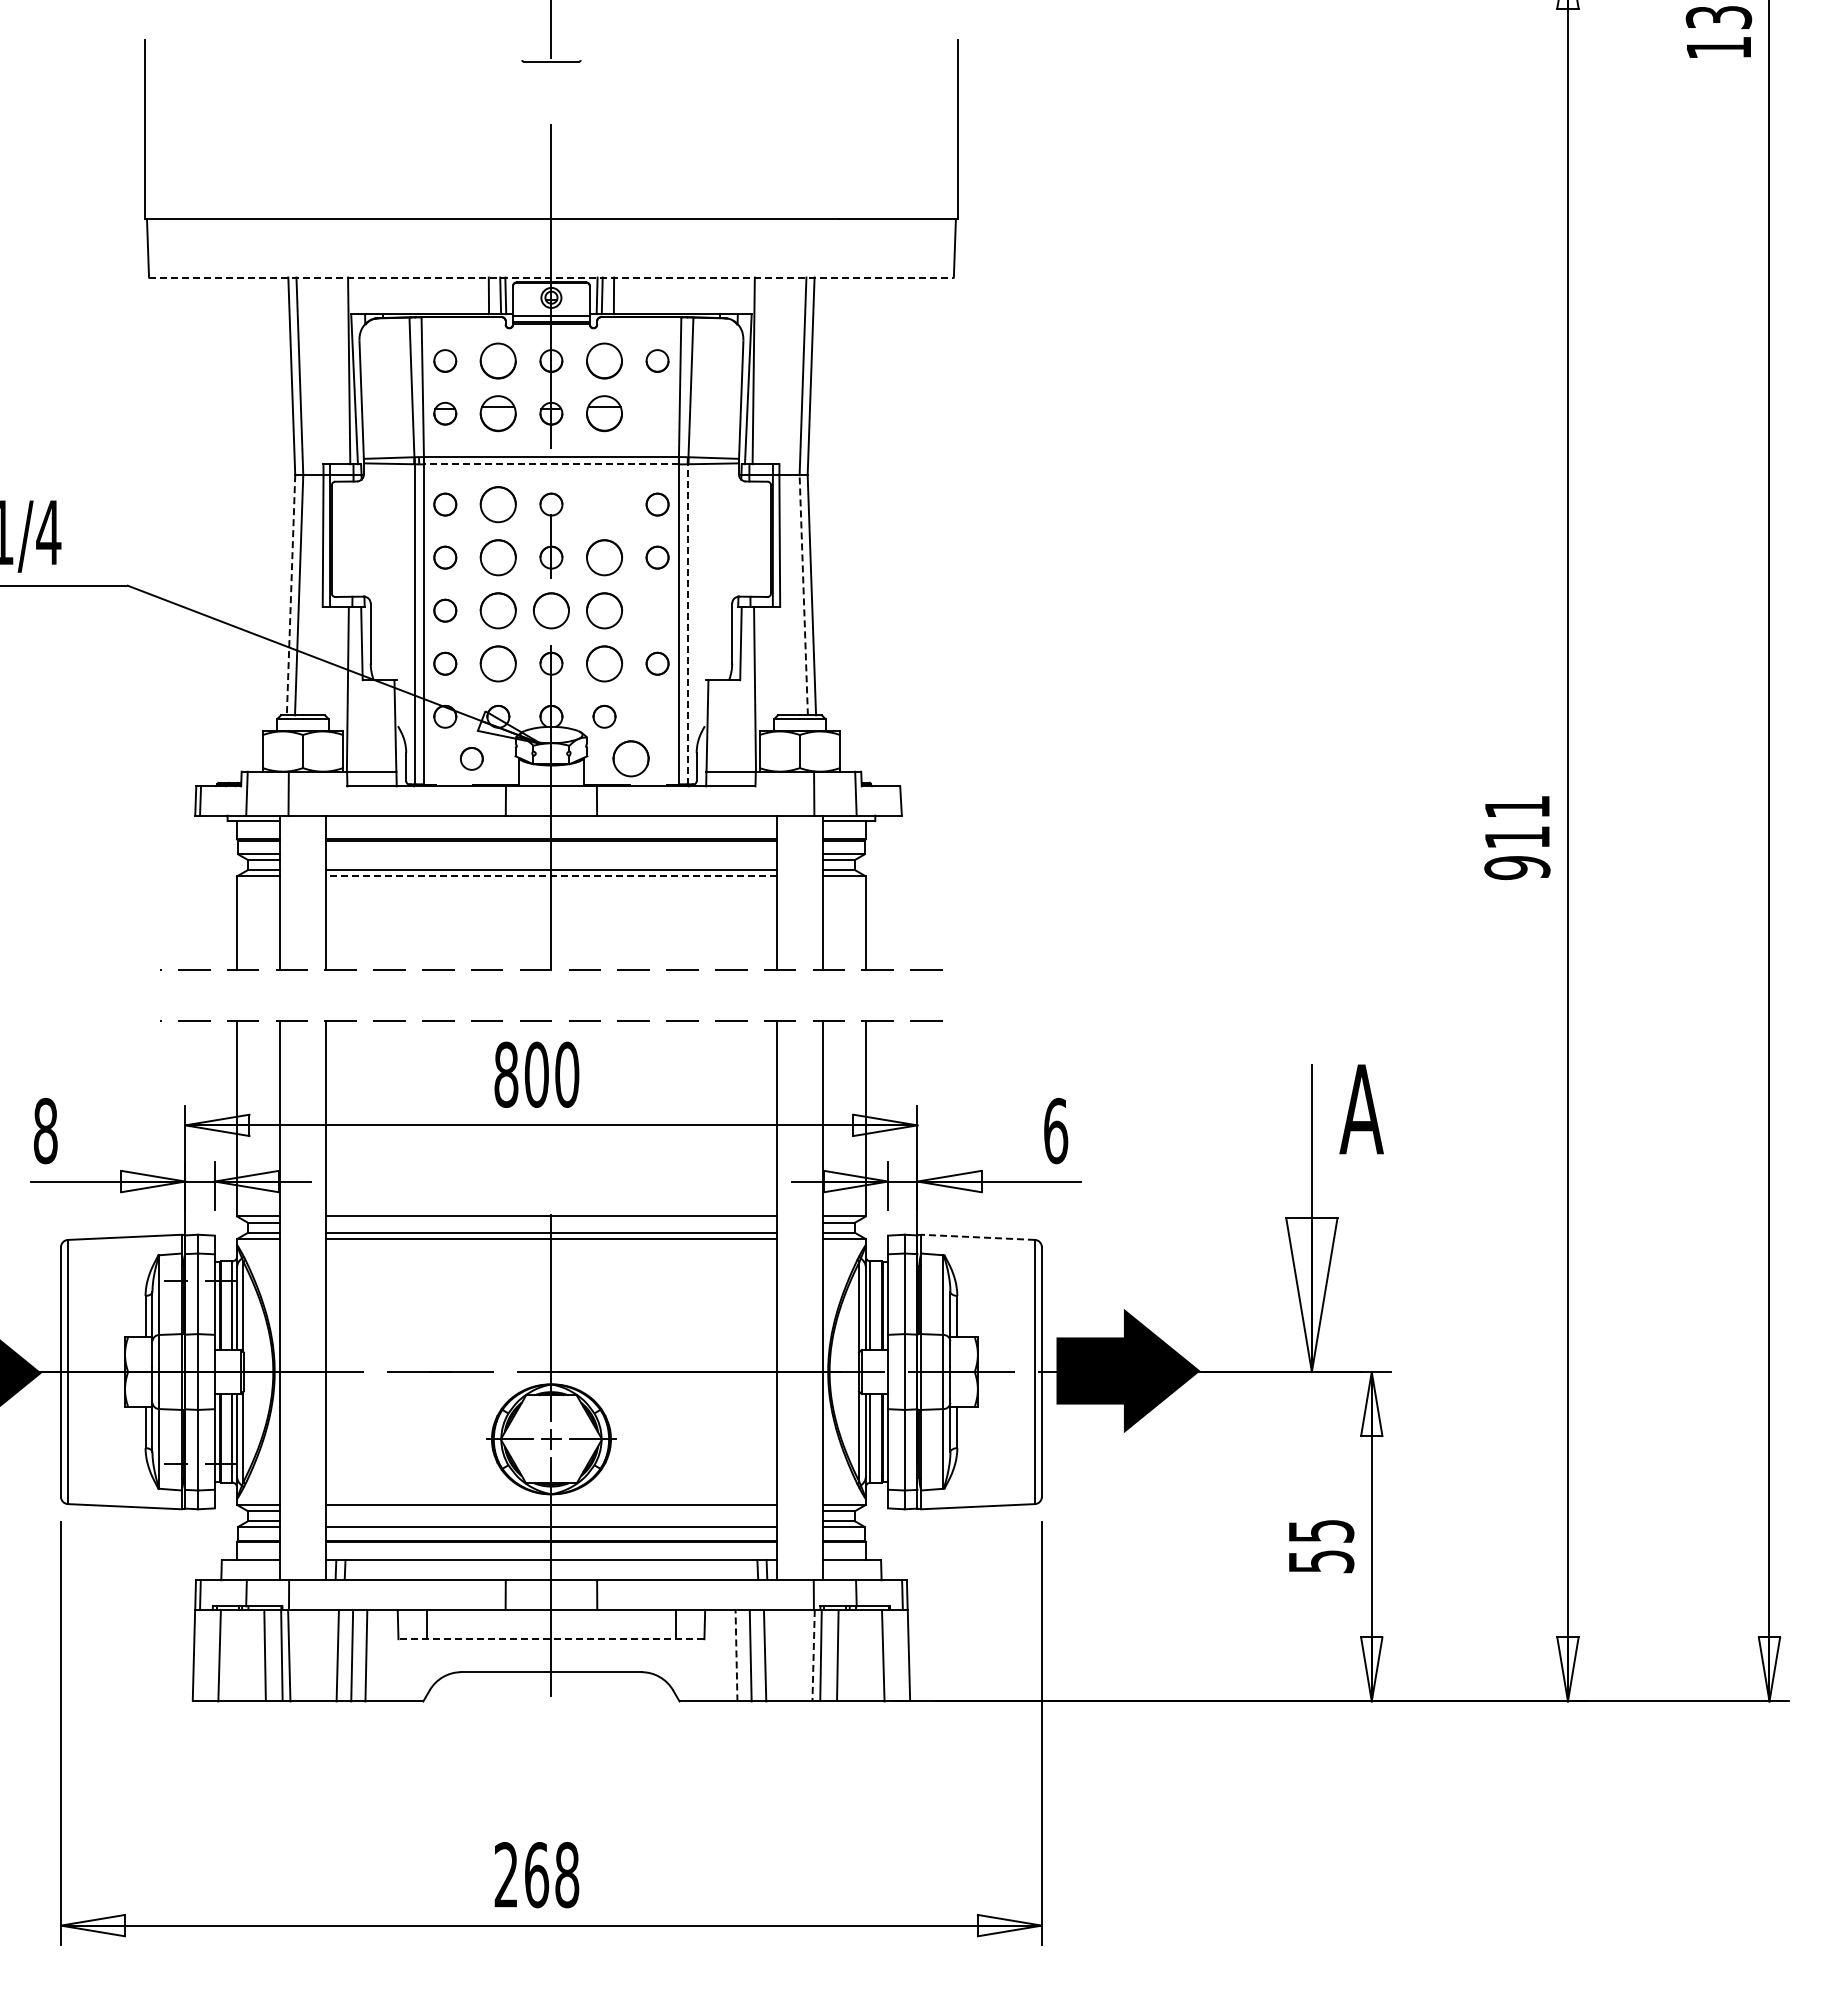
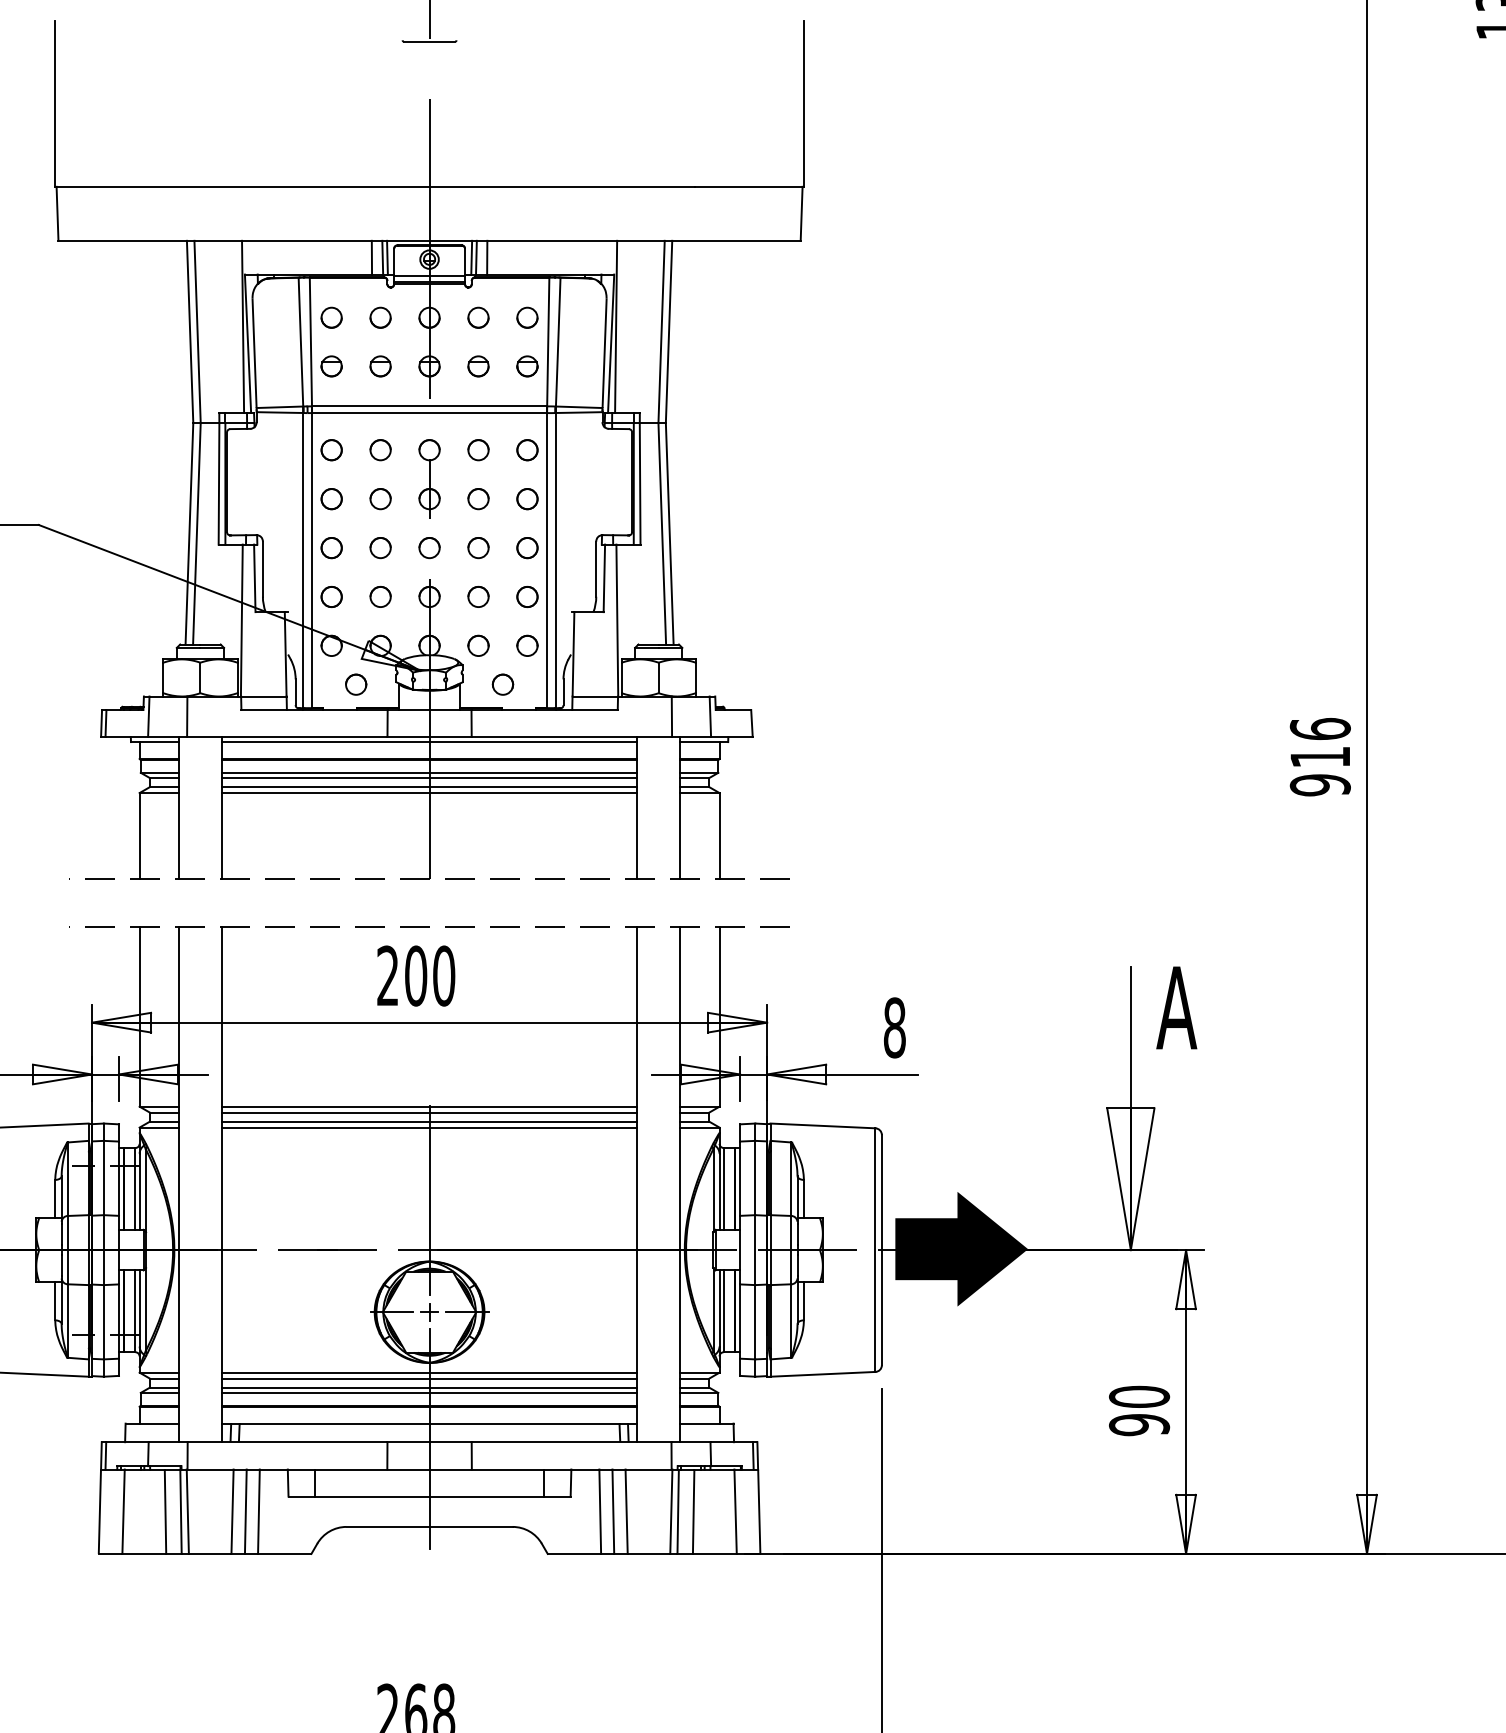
line: (551, 277) -> (429, 240), dashed -> solid
part: (498, 360) -> (380, 317), size x0.62
part: (604, 360) -> (478, 317), size x0.62
part: (498, 413) -> (380, 366), size x0.62
part: (604, 413) -> (478, 366), size x0.62
part: (657, 413) -> (527, 366), added
line: (550, 464) -> (428, 413), dashed -> solid
part: (498, 504) -> (380, 450), size x0.62
part: (604, 504) -> (478, 450), added
part: (498, 557) -> (380, 498), size x0.62
part: (604, 557) -> (478, 498), size x0.62
line: (803, 594) -> (662, 533), dashed -> solid
line: (291, 595) -> (189, 534), dashed -> solid
part: (498, 610) -> (380, 547), size x0.62
part: (551, 610) -> (429, 547), size x0.62
part: (604, 610) -> (478, 547), size x0.62
part: (657, 610) -> (527, 547), added
line: (688, 623) -> (555, 559), dashed -> solid
part: (498, 663) -> (380, 596), size x0.62
part: (604, 663) -> (478, 596), size x0.62
part: (657, 716) -> (527, 645), added
circle: (630, 758) -> (502, 684), size x0.62
text: (1517, 806) -> (1320, 728), 911 -> 916
line: (551, 821) -> (429, 742), added
line: (551, 854) -> (429, 772), added
line: (551, 860) -> (429, 778), added
line: (550, 876) -> (428, 793), dashed -> solid
text: (506, 1074) -> (388, 975), 800 -> 200
text: (1056, 1130) -> (895, 1027), 6 -> 8
line: (551, 1222) -> (429, 1112), added
line: (978, 1237) -> (823, 1126), dashed -> solid
line: (551, 1511) -> (429, 1378), added
line: (551, 1521) -> (429, 1387), added
text: (1321, 1546) -> (1139, 1411), 55 -> 90
line: (551, 1639) -> (429, 1496), dashed -> solid
line: (736, 1655) -> (600, 1511), dashed -> solid
line: (813, 1655) -> (671, 1511), dashed -> solid

